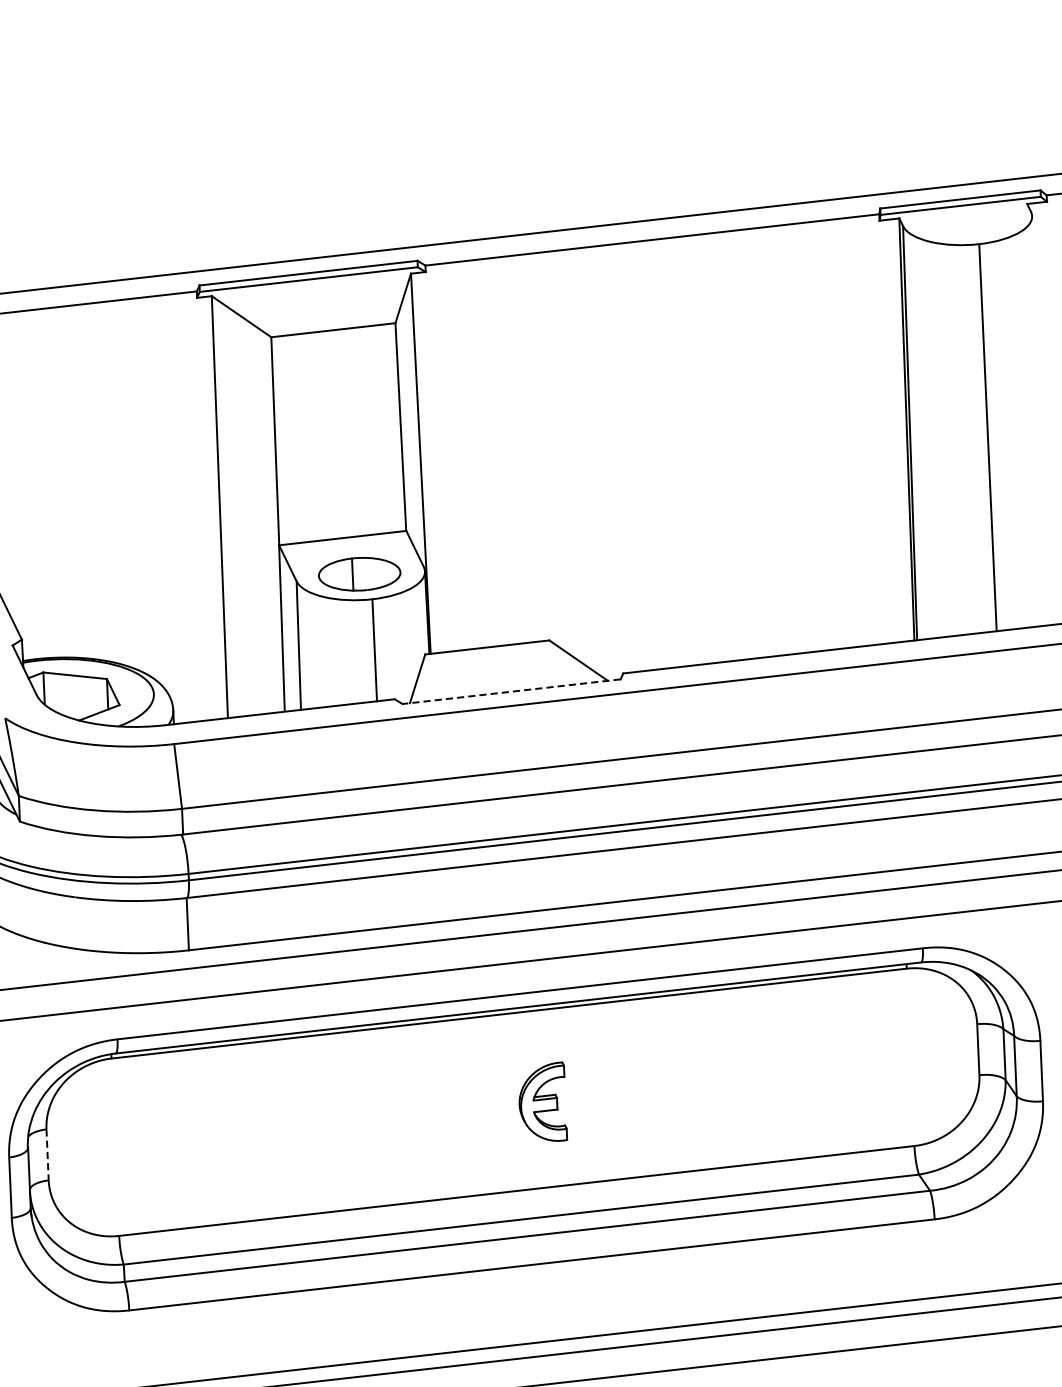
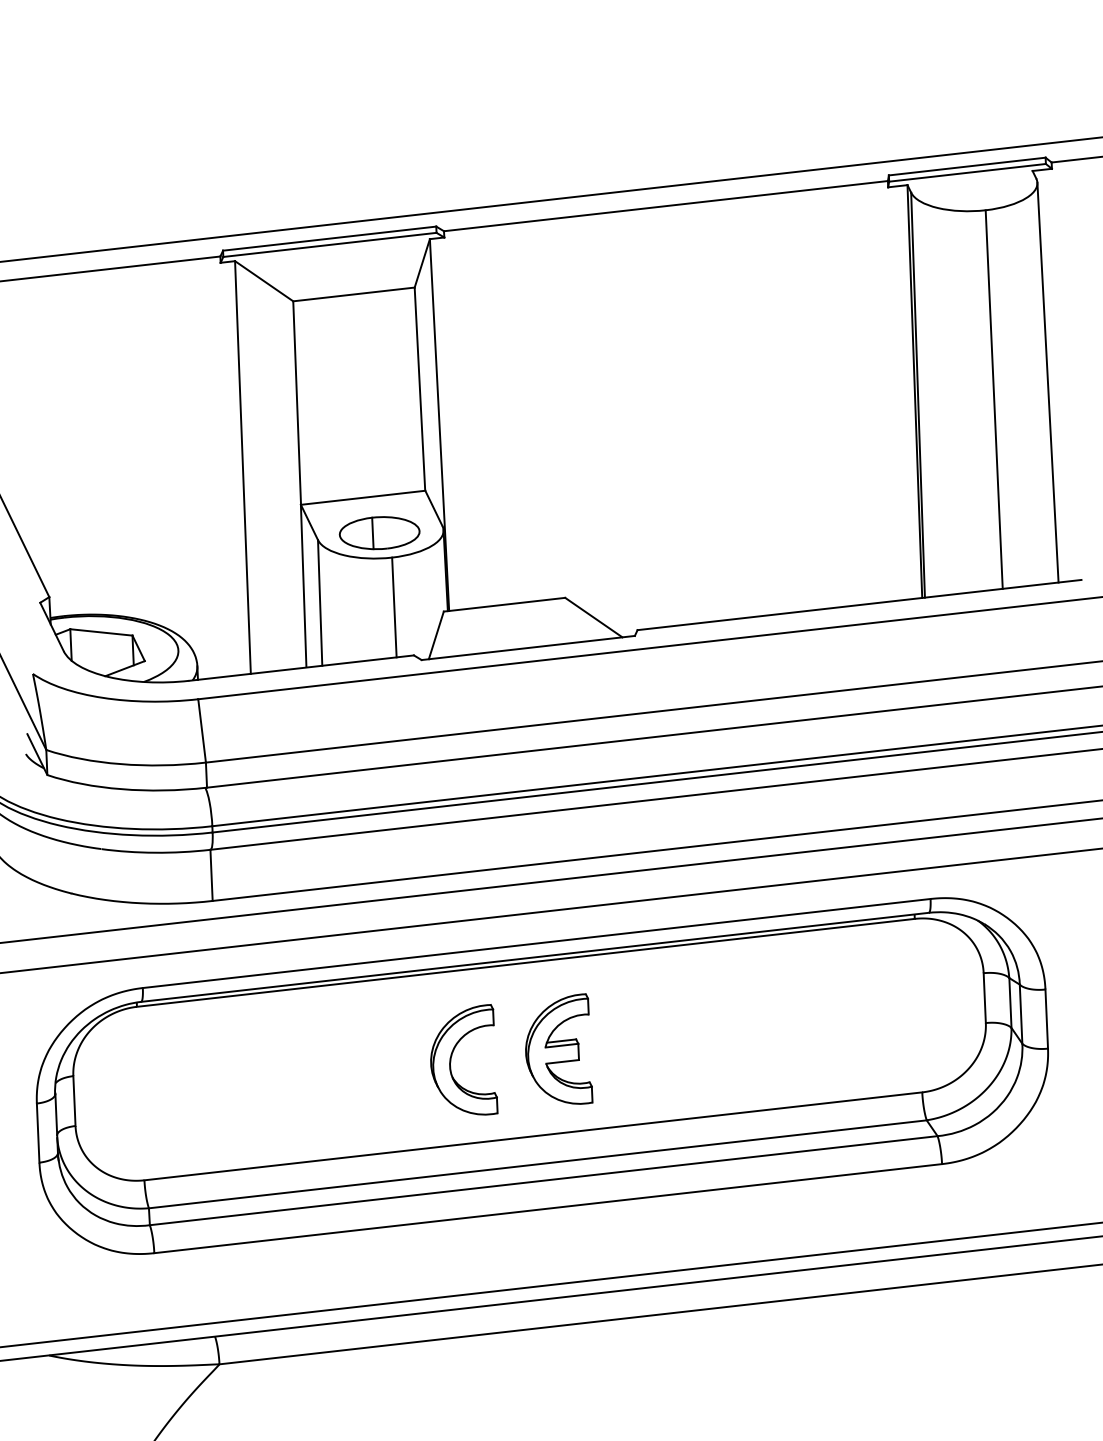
line: (1042, 420) -> (1047, 382), added
line: (510, 692) -> (527, 648), dashed -> solid
part: (543, 1101) -> (559, 1048), size x1.43
part: (434, 1109) -> (452, 1056), added
line: (47, 1155) -> (74, 1101), dashed -> solid

